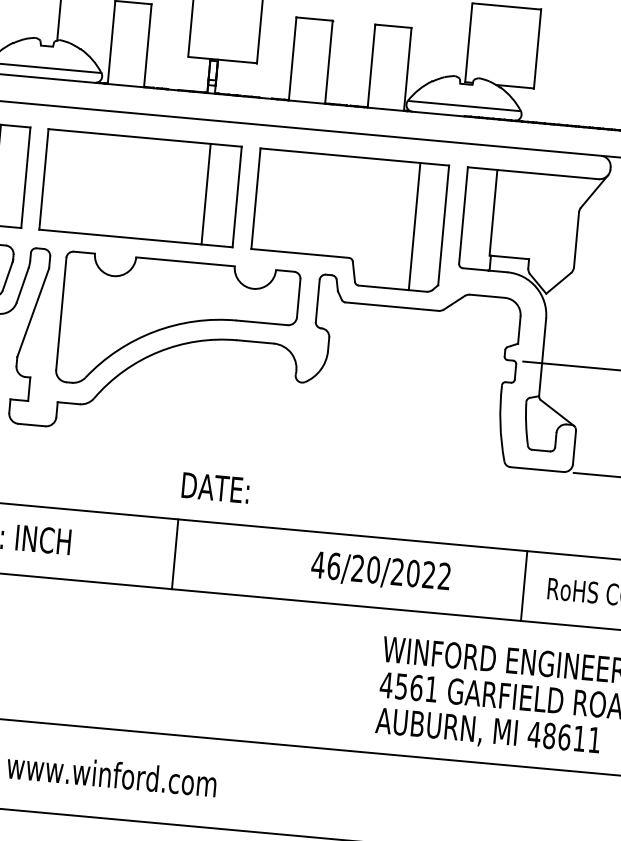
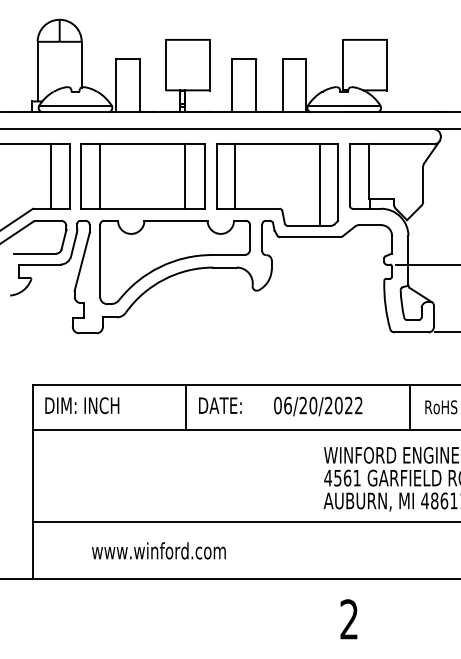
line: (73, 182) -> (100, 176), added
line: (283, 201) -> (234, 176), added
text: (216, 487) -> (220, 405), moved
text: (317, 564) -> (277, 405), 46/20/2022 -> 06/20/2022

